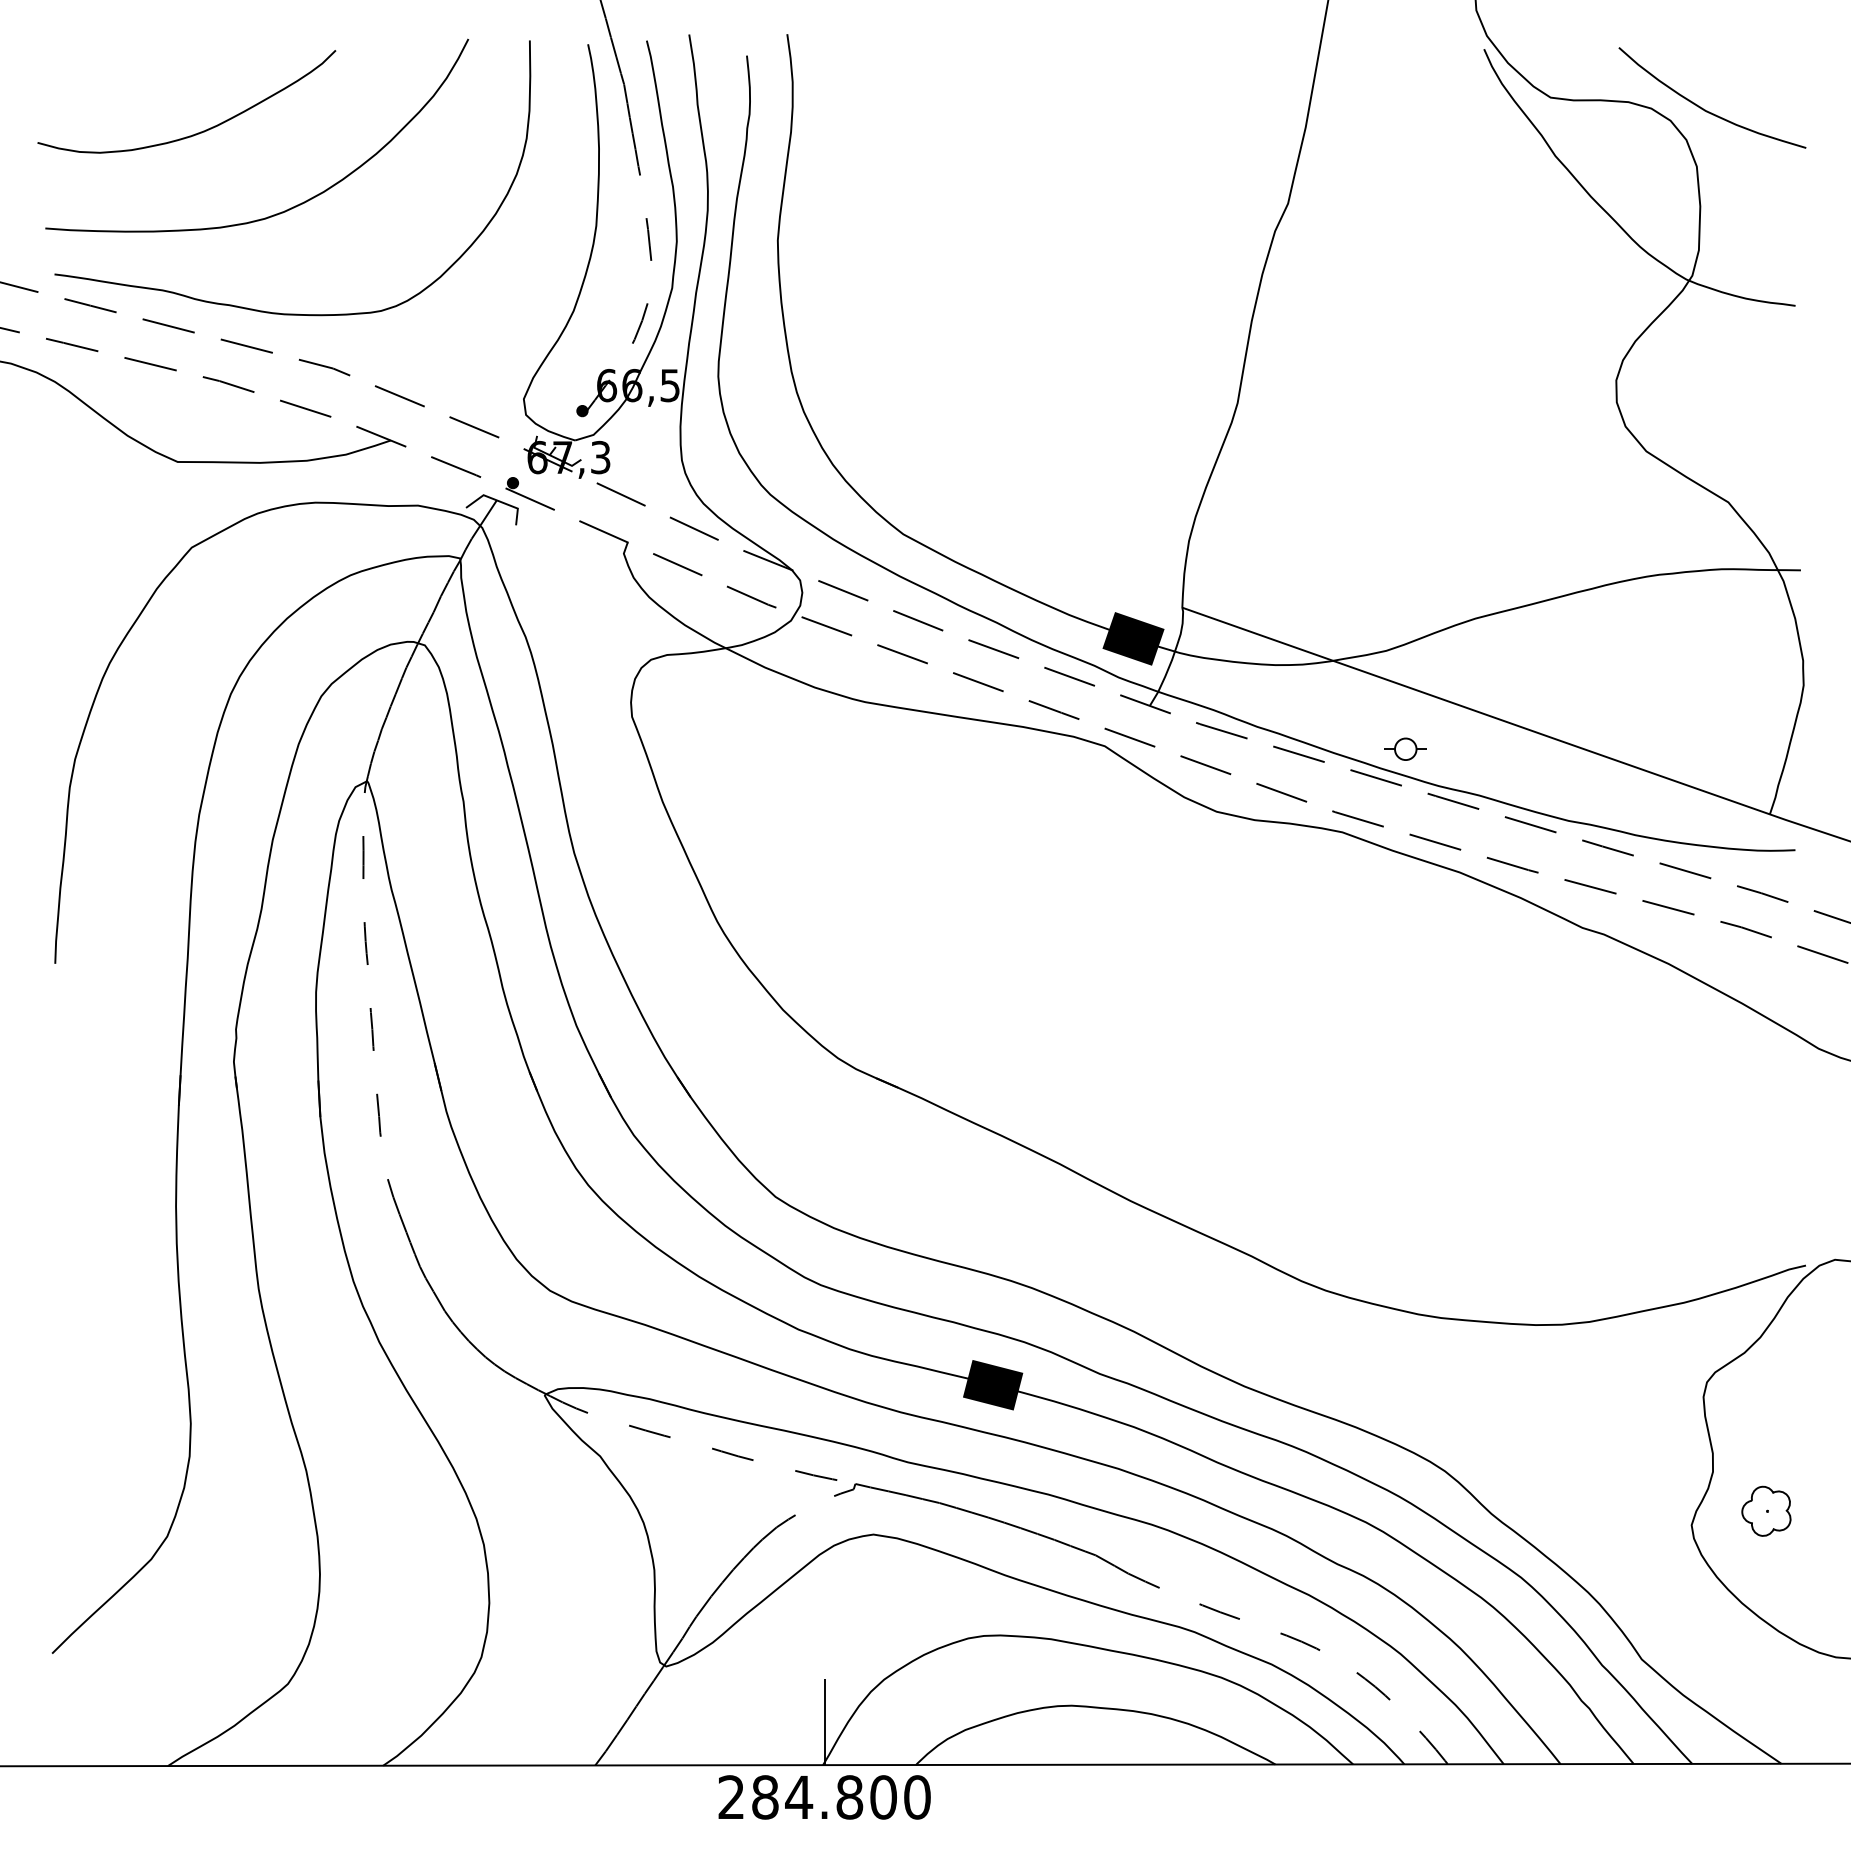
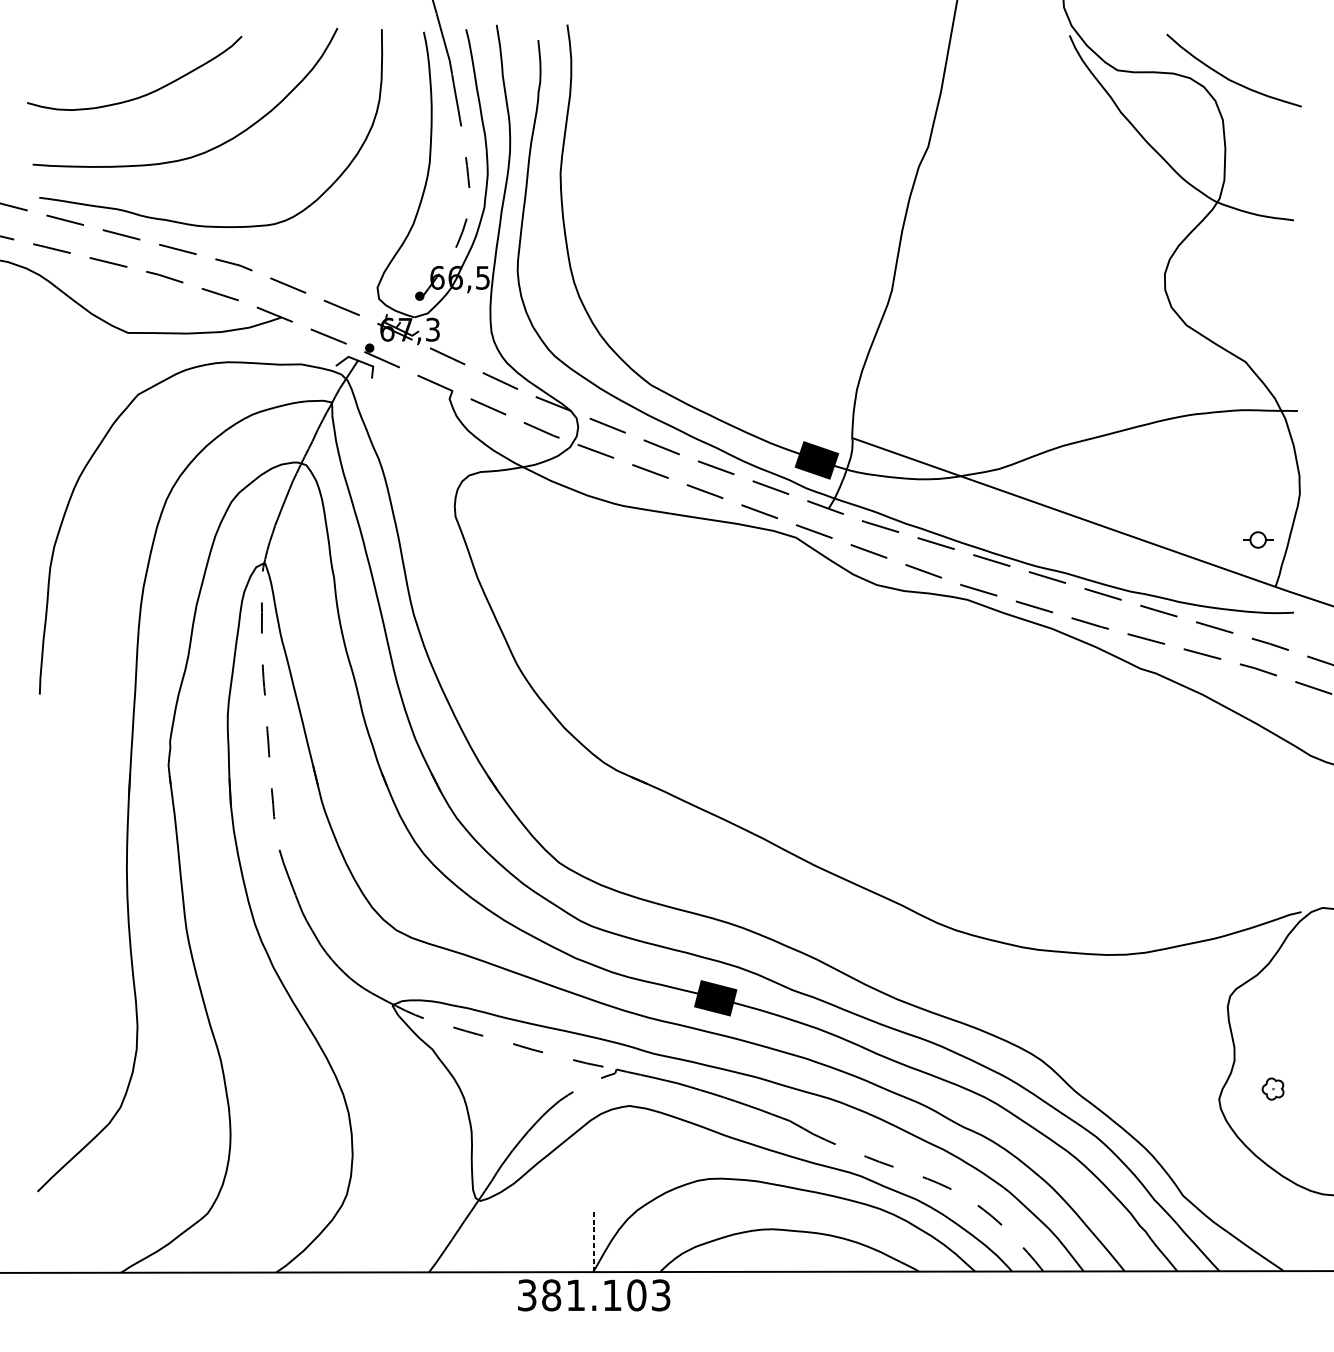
part: (1405, 748) -> (1257, 539), moved
part: (1766, 1510) -> (1273, 1088), size x0.6
line: (824, 1721) -> (594, 1240), solid -> dashed
text: (824, 1797) -> (594, 1295), 284.800 -> 381.103

